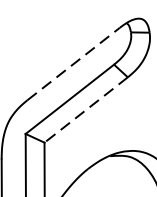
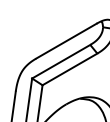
line: (73, 64) -> (66, 41), dashed -> solid
line: (85, 110) -> (69, 69), dashed -> solid

